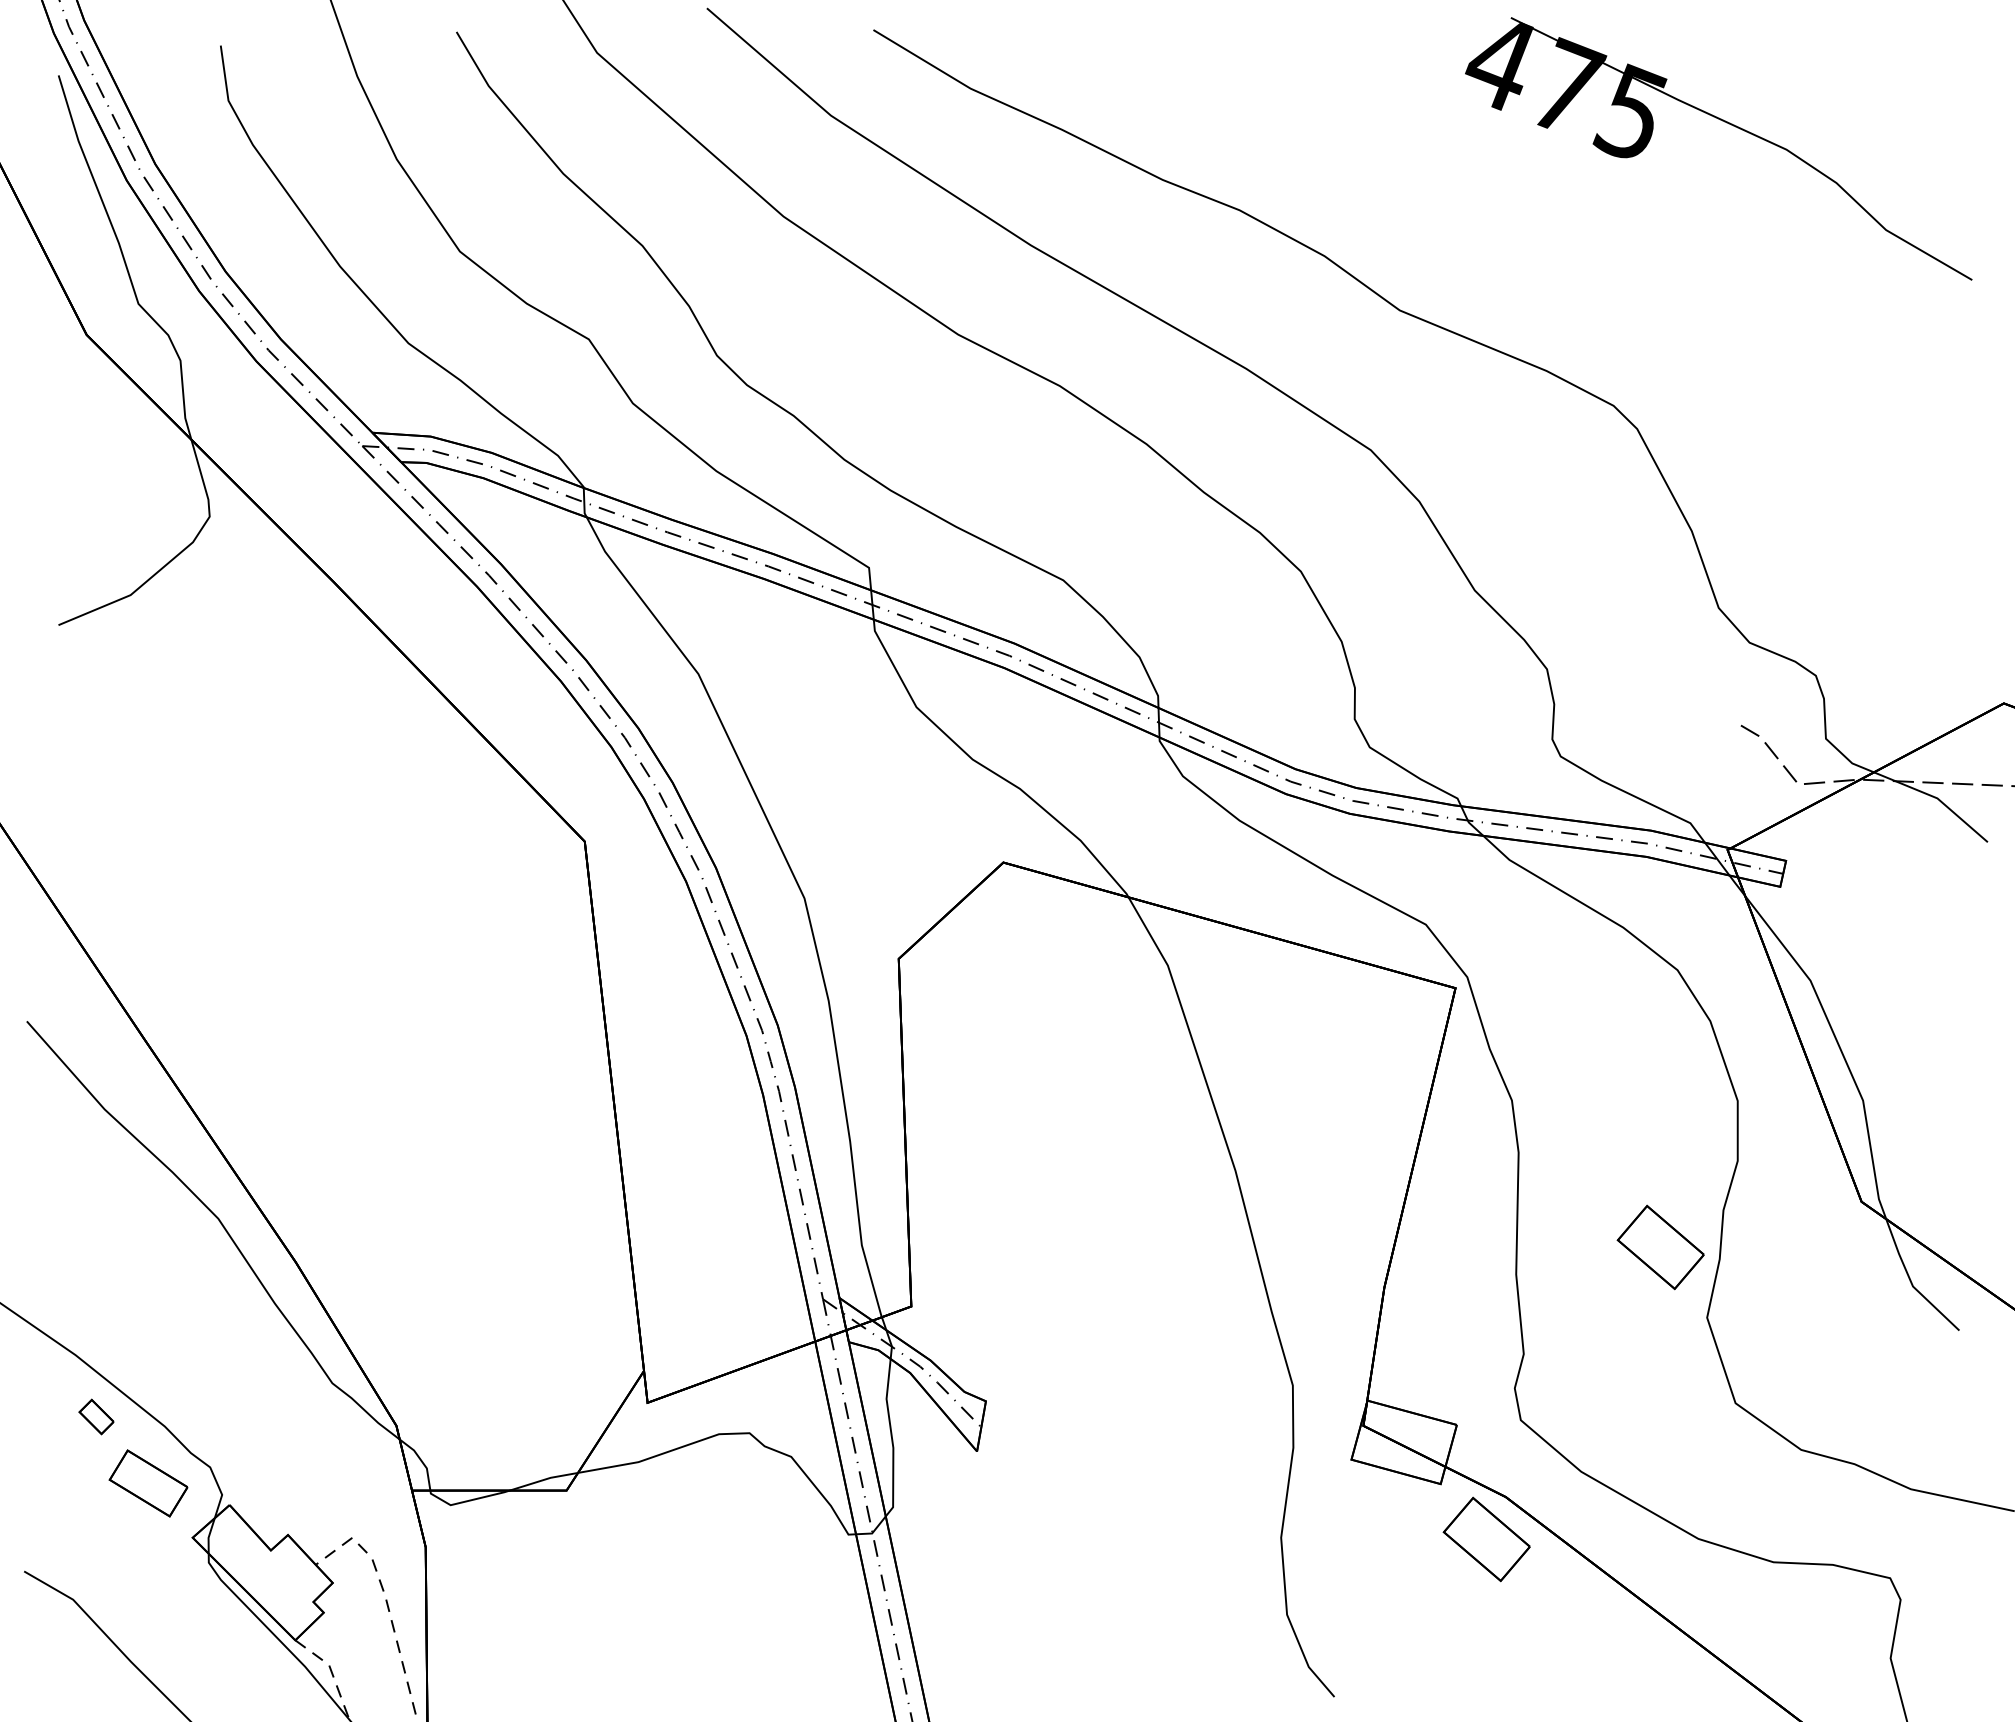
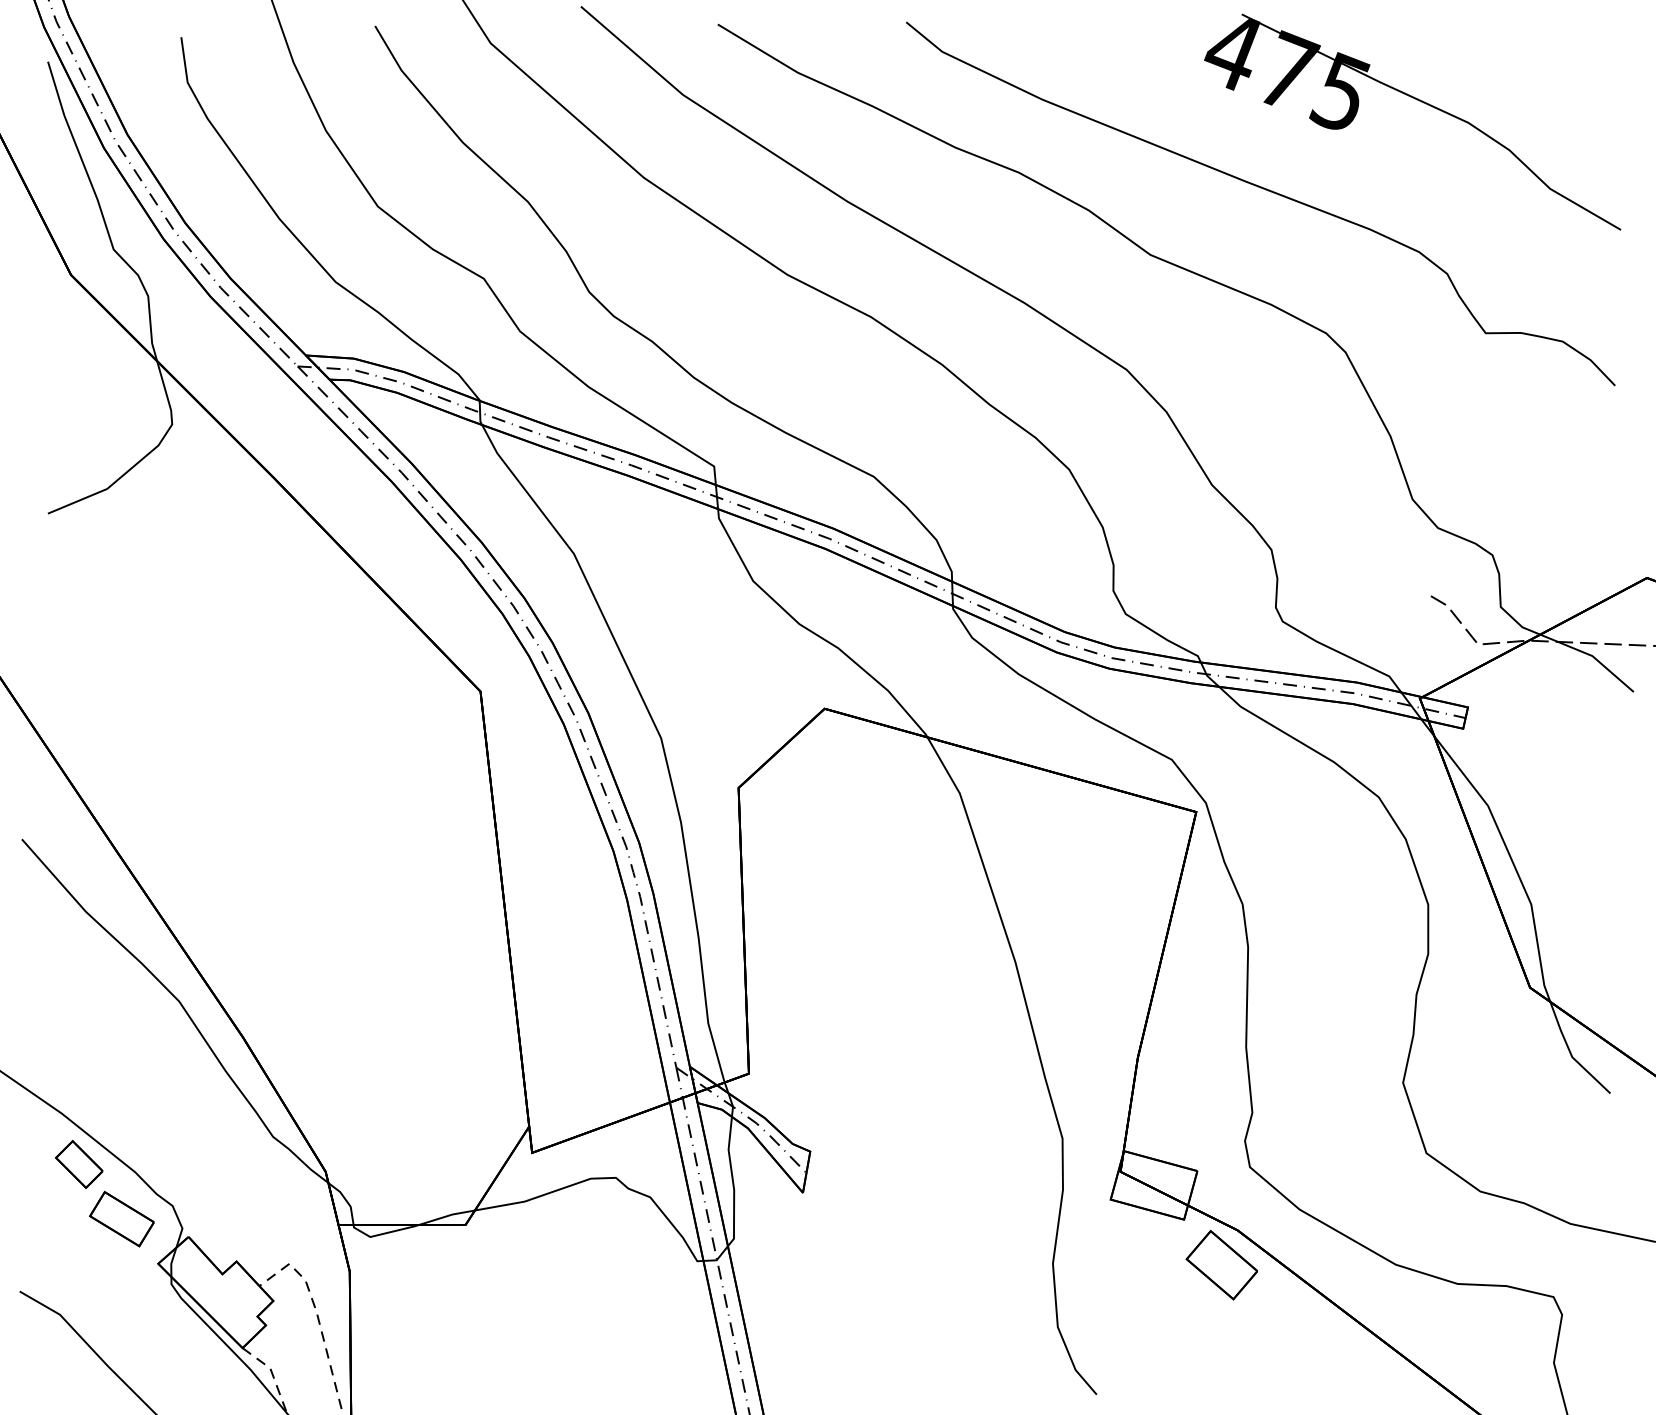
curve: (1541, 232) -> (1266, 190), added
part: (1660, 1247) -> (1364, 1025), removed
part: (96, 1416) -> (79, 1164), size x1.67

